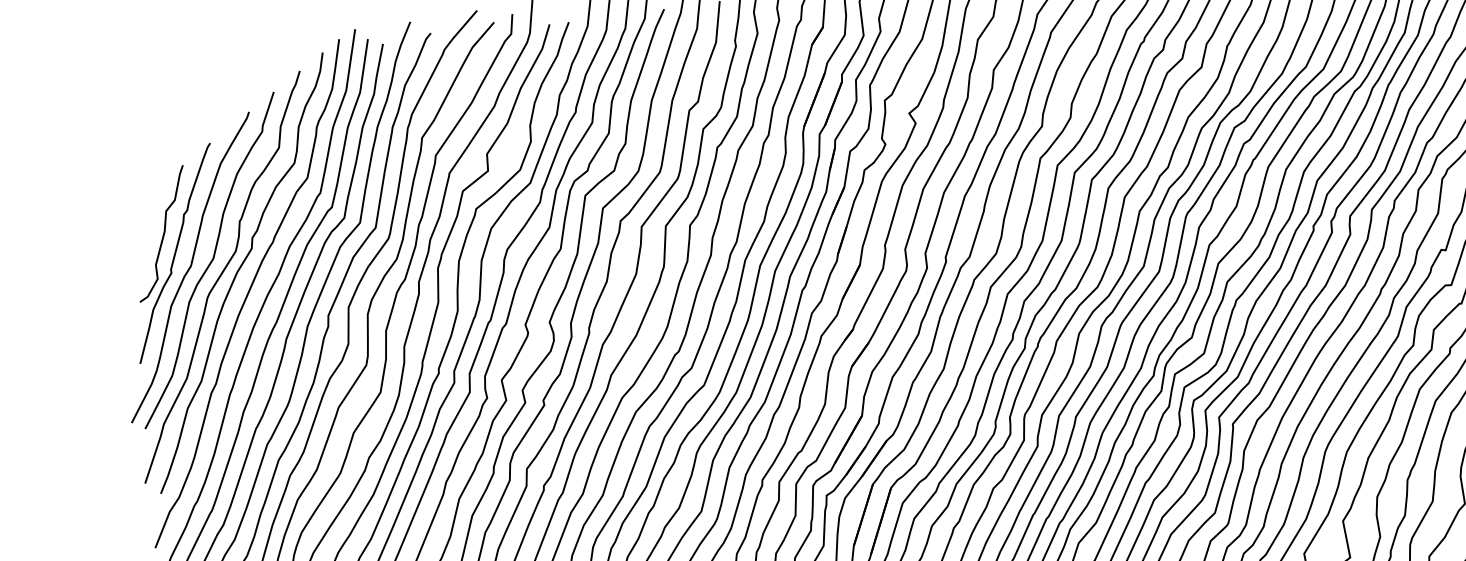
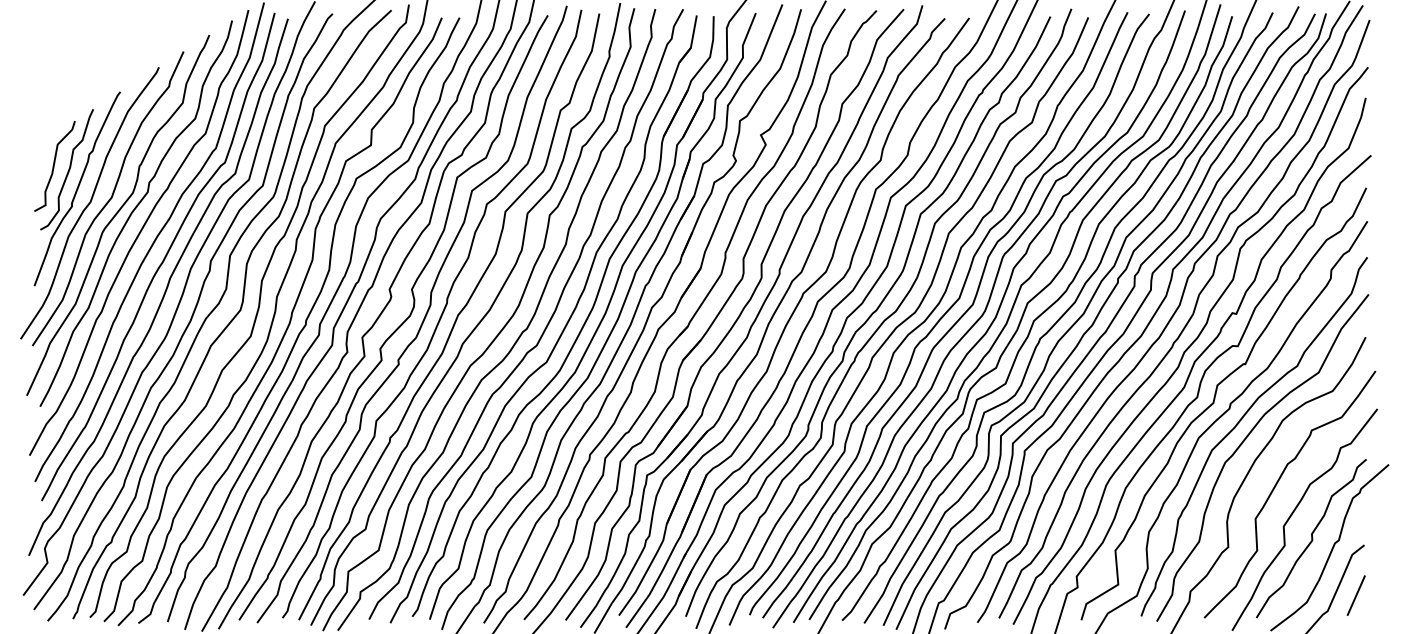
curve: (147, 231) -> (54, 166), added

